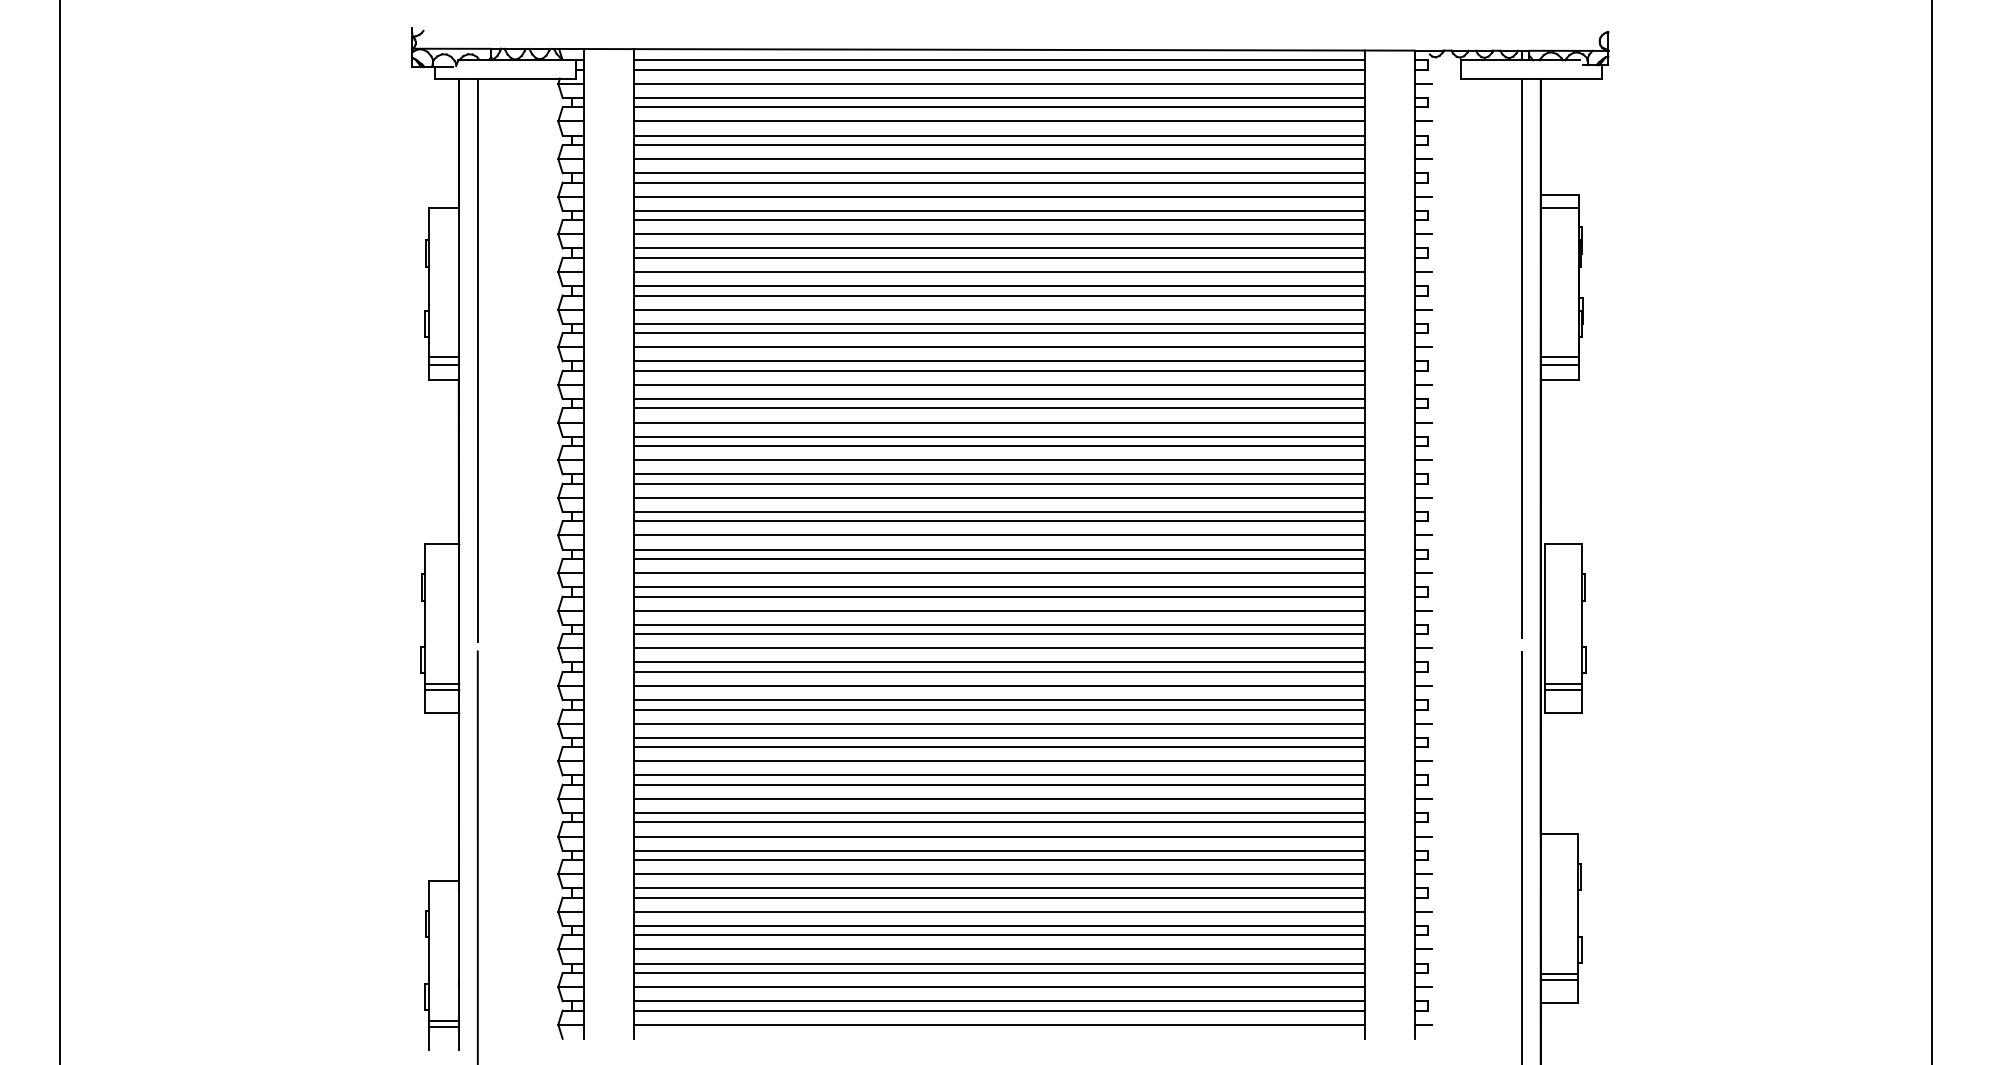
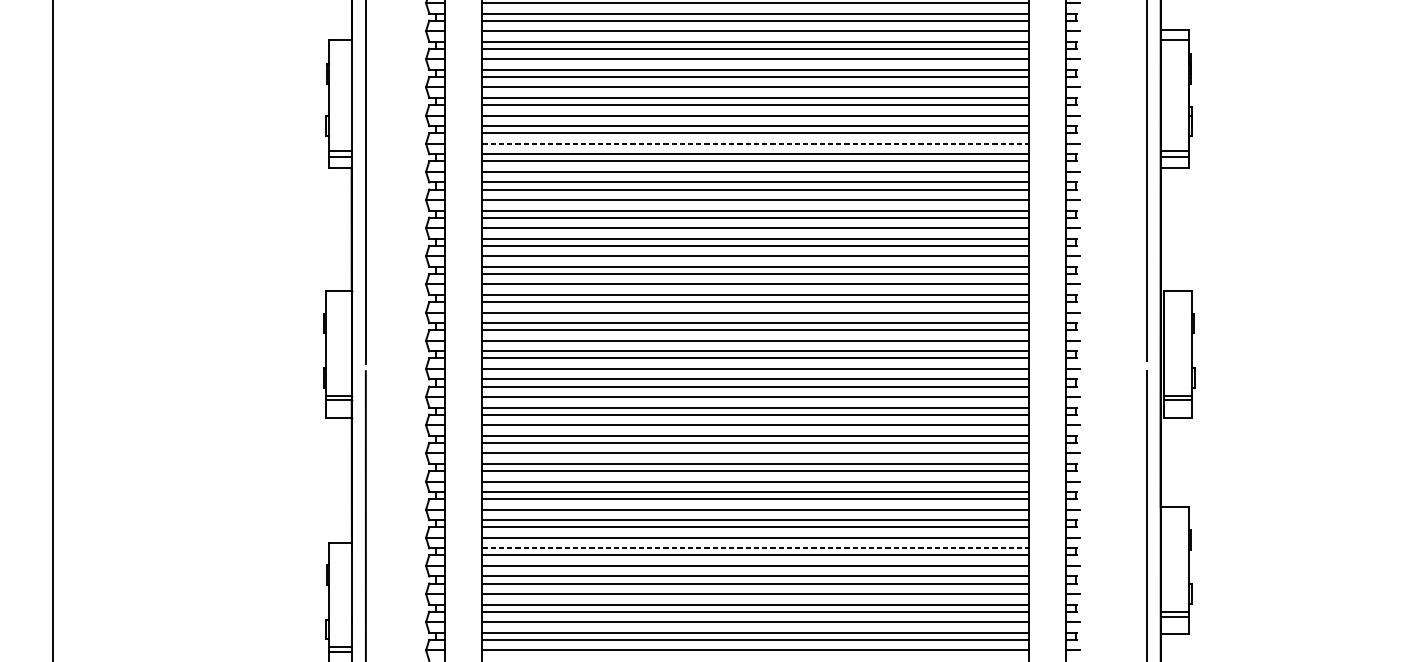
line: (999, 347) -> (755, 143), solid -> dashed
line: (999, 888) -> (755, 548), solid -> dashed

